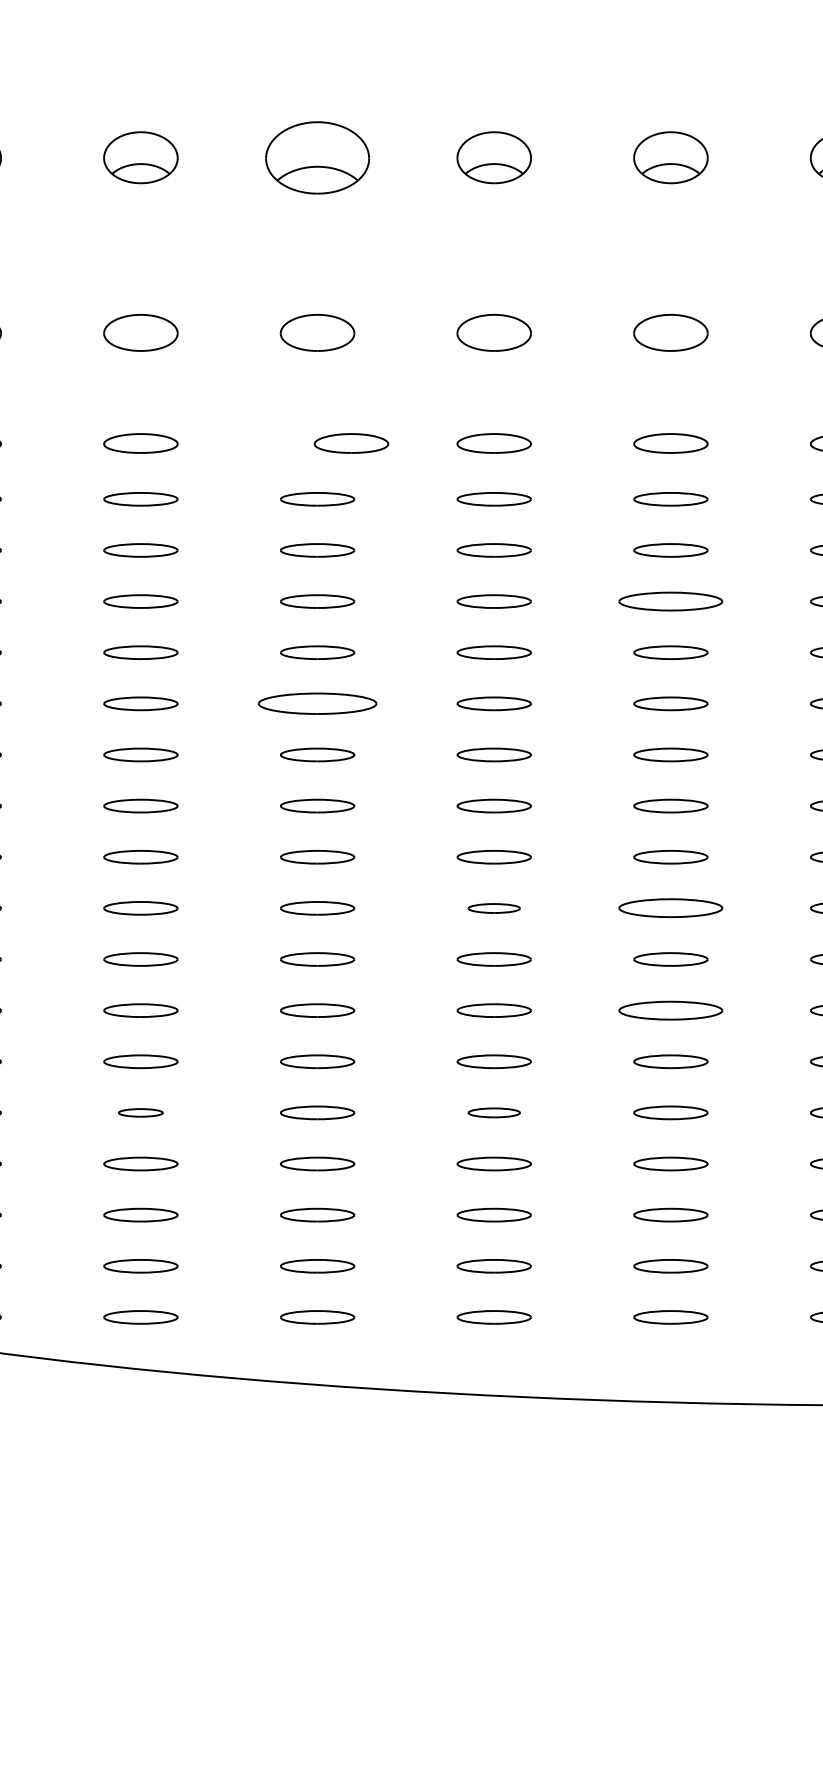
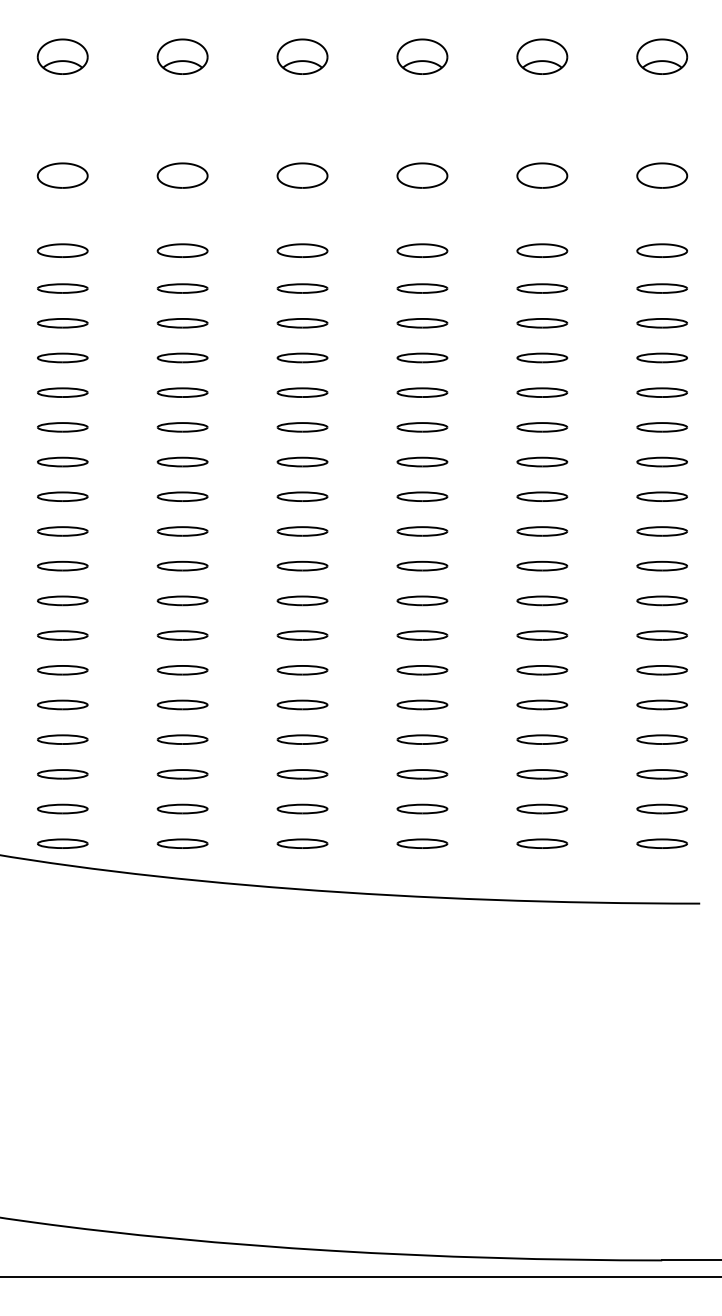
part: (317, 157) -> (302, 56), size x0.71
part: (351, 443) -> (302, 250), moved
part: (671, 600) -> (542, 357), size x0.71
part: (317, 704) -> (302, 427), size x0.62
part: (494, 908) -> (422, 566), size x1.43
part: (671, 908) -> (542, 566), size x0.71
part: (671, 1010) -> (542, 635), size x0.71
part: (140, 1112) -> (182, 704), size x1.67
part: (494, 1112) -> (422, 704), size x1.43

